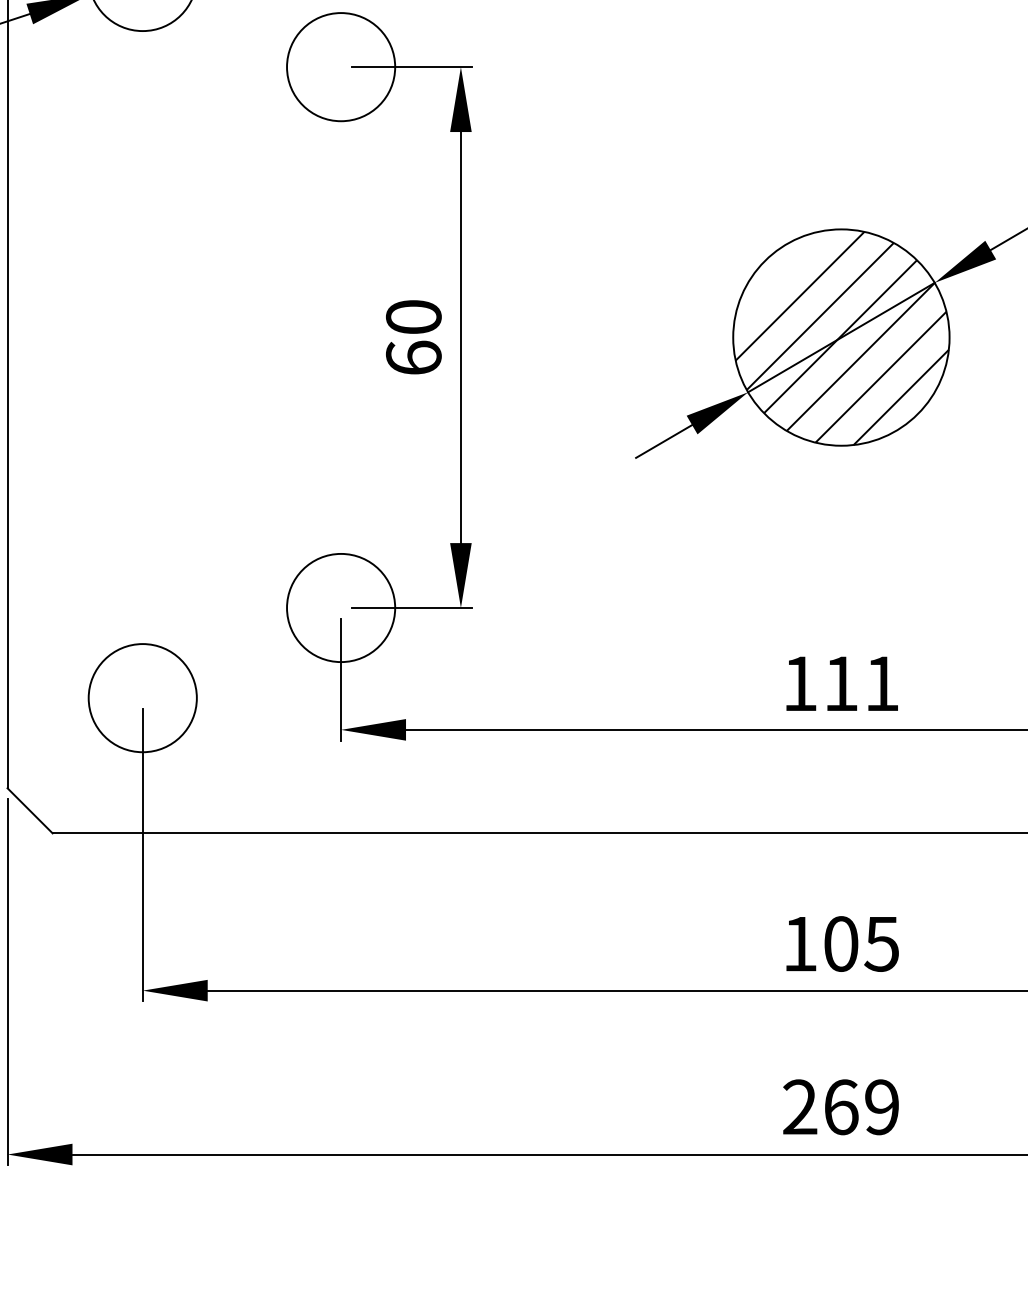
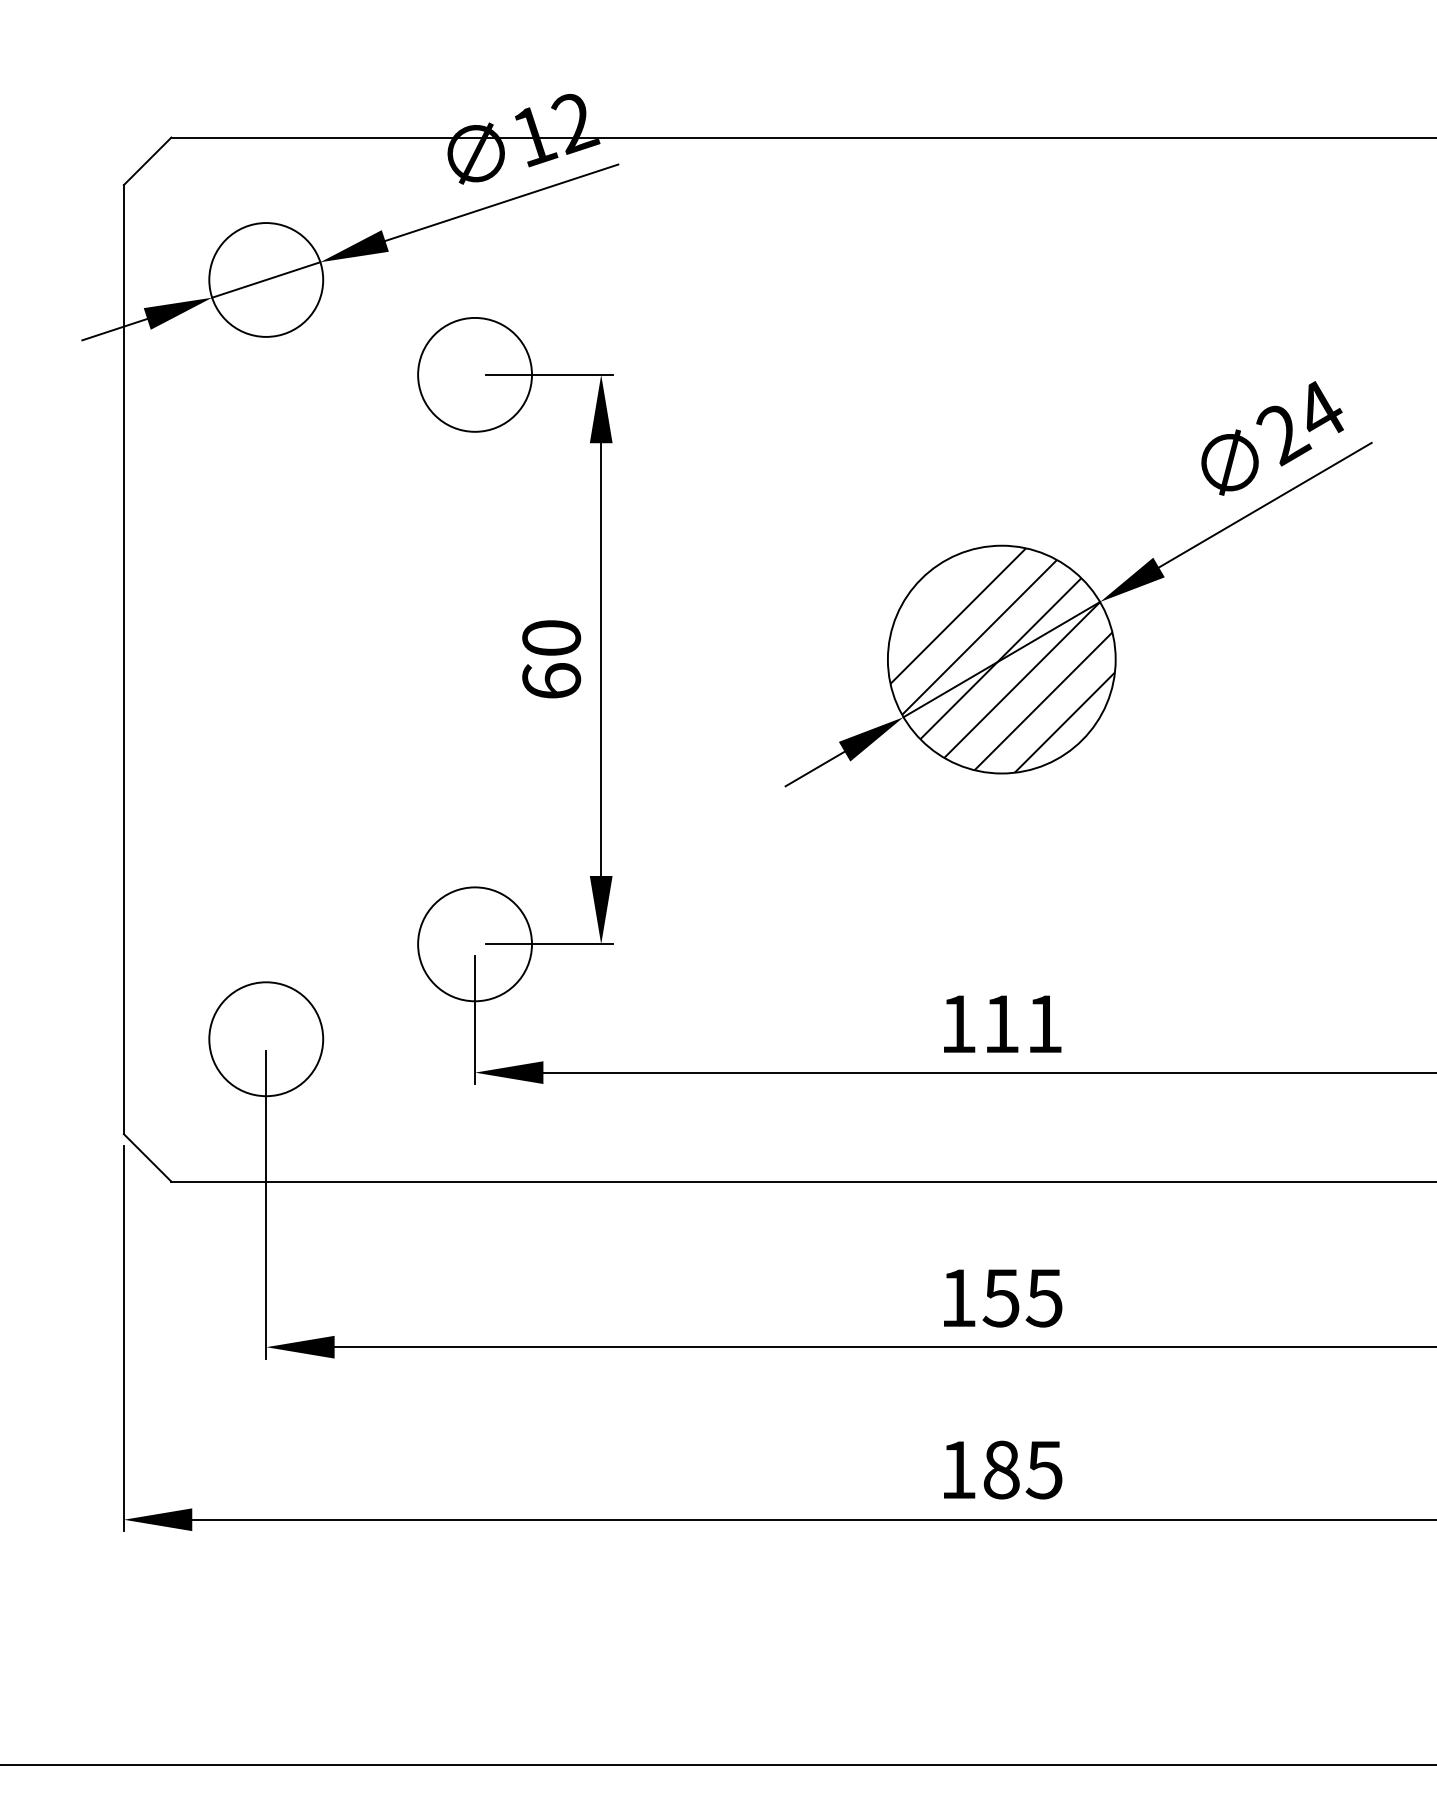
text: (840, 943) -> (1000, 1297), 105 -> 155
text: (841, 1106) -> (1001, 1469), 269 -> 185

